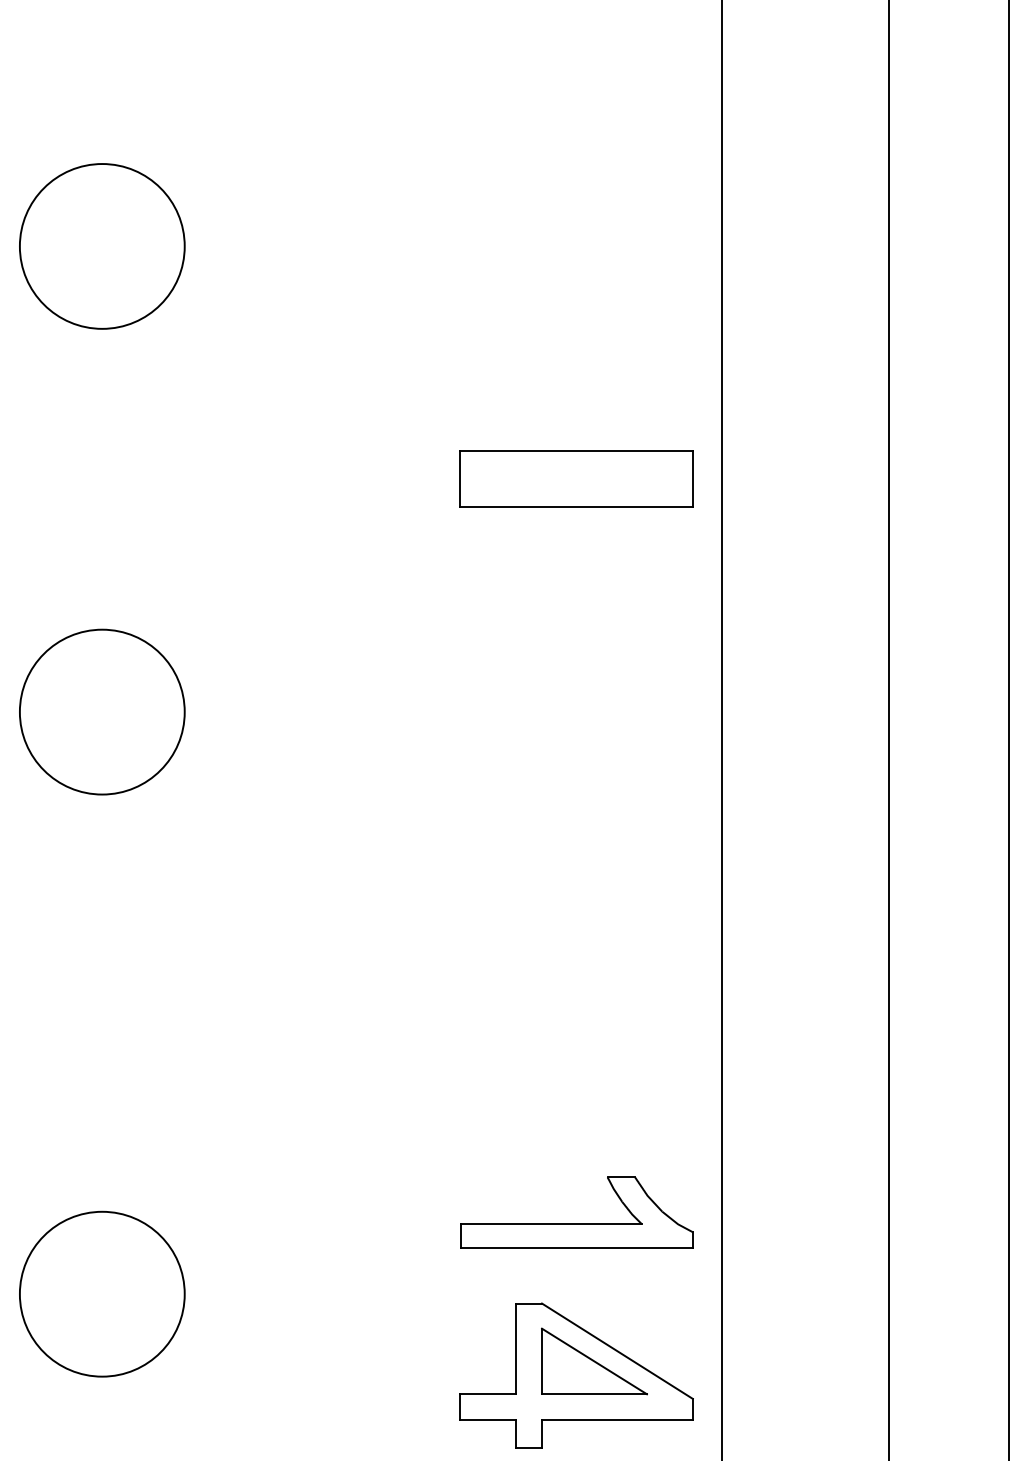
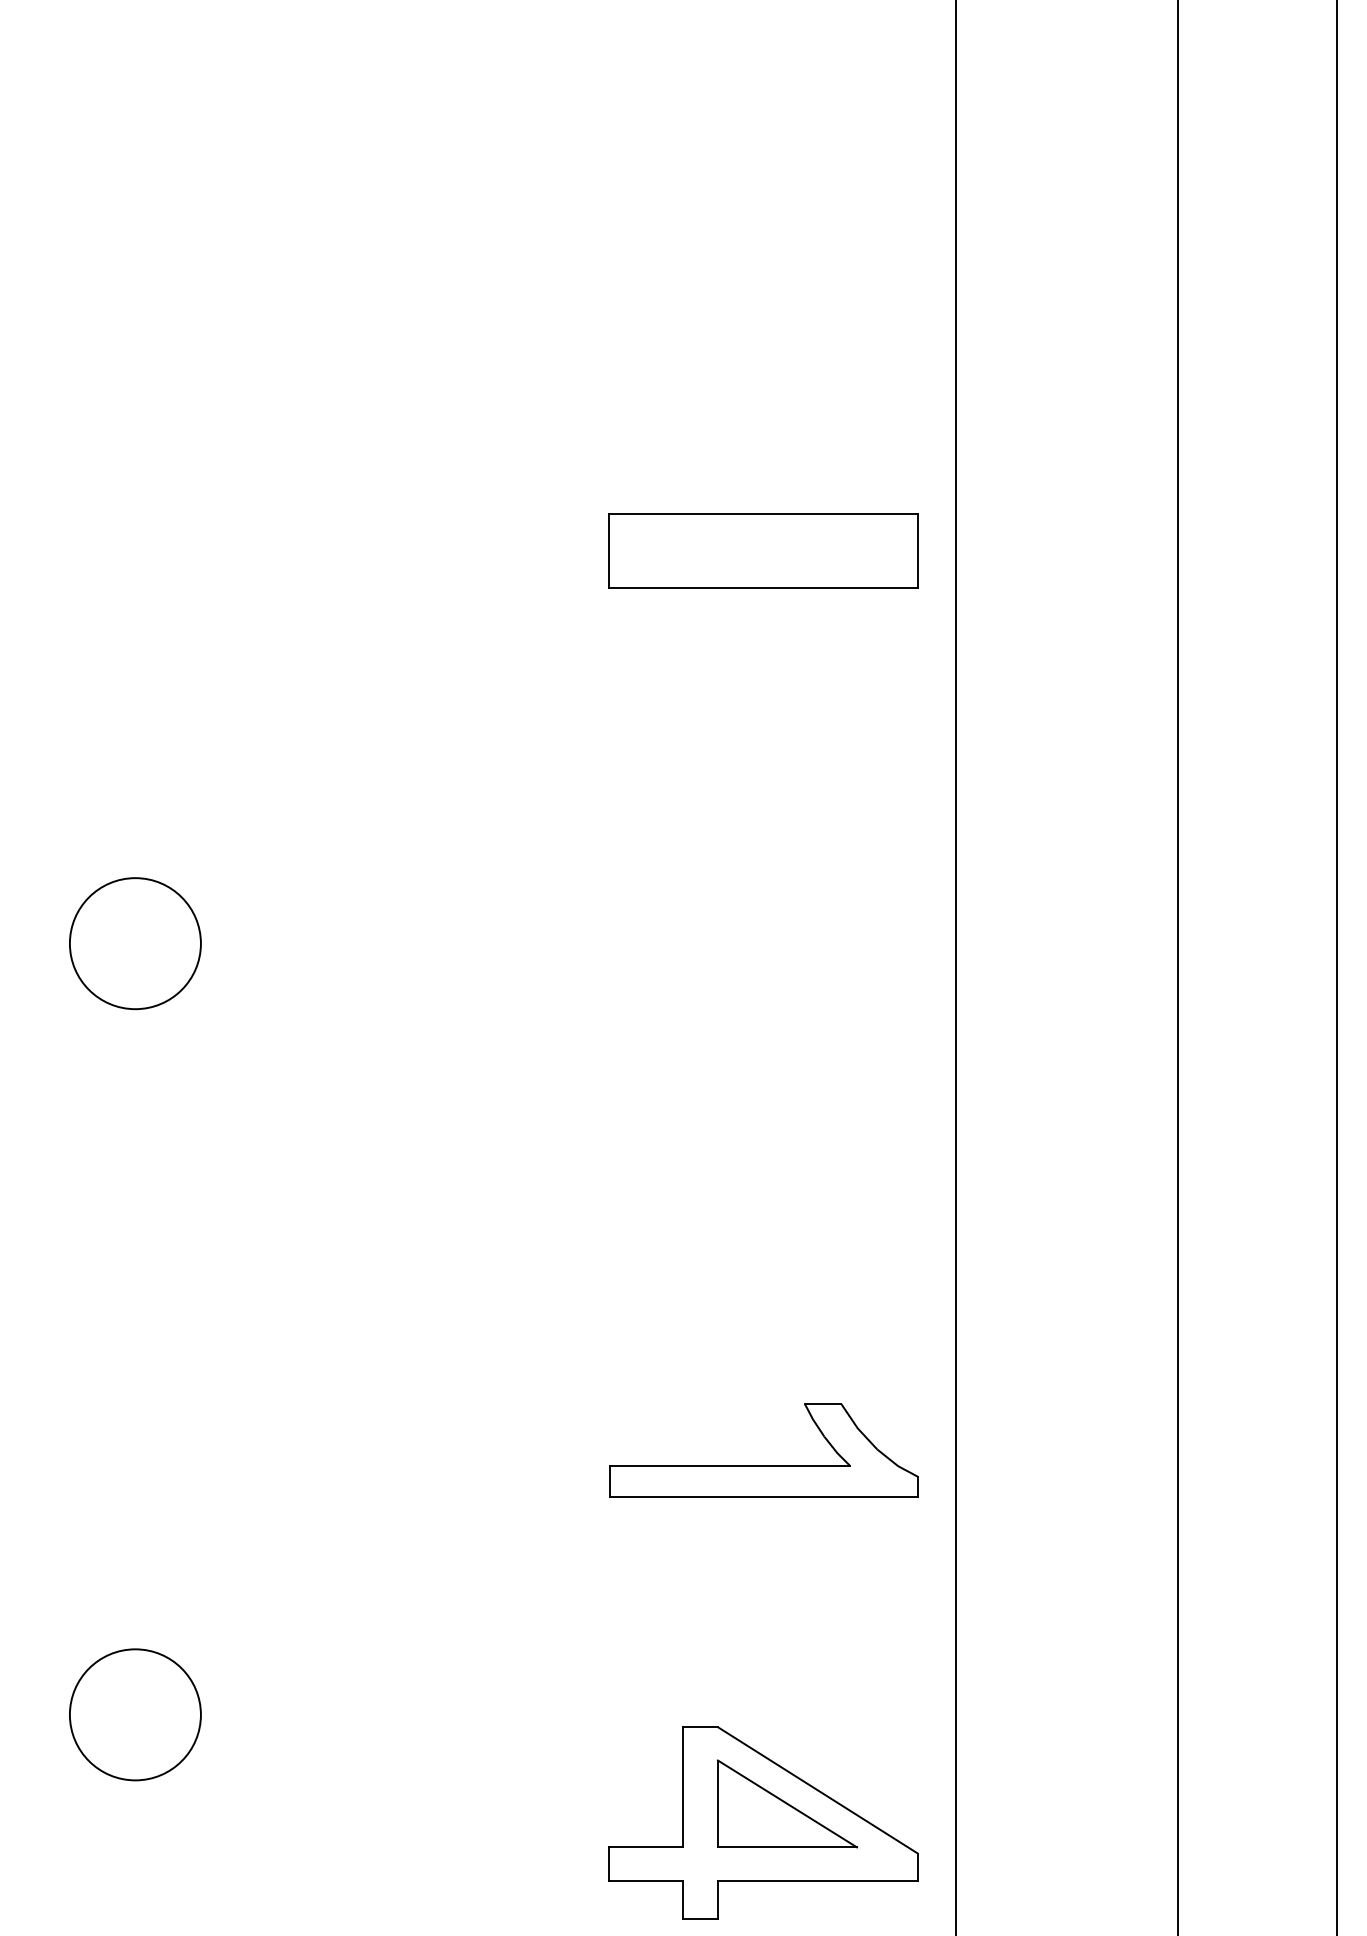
circle: (102, 246) -> (135, 326), removed
part: (576, 478) -> (763, 550), moved
circle: (102, 712) -> (135, 943), size x0.6
part: (576, 1223) -> (763, 1465), moved
circle: (102, 1293) -> (135, 1714), size x0.6

